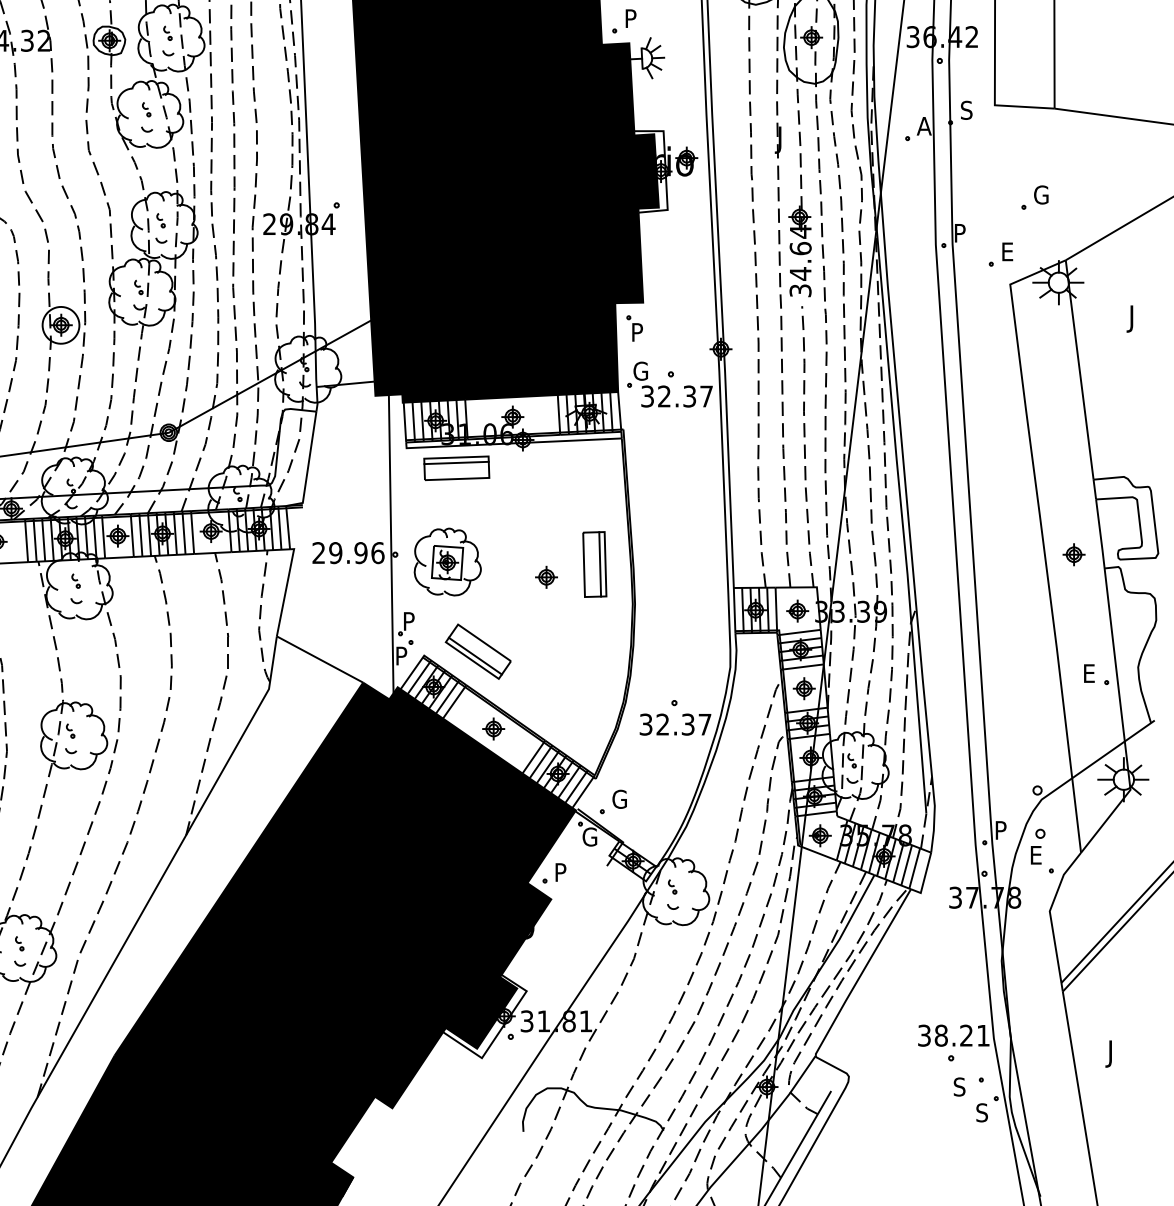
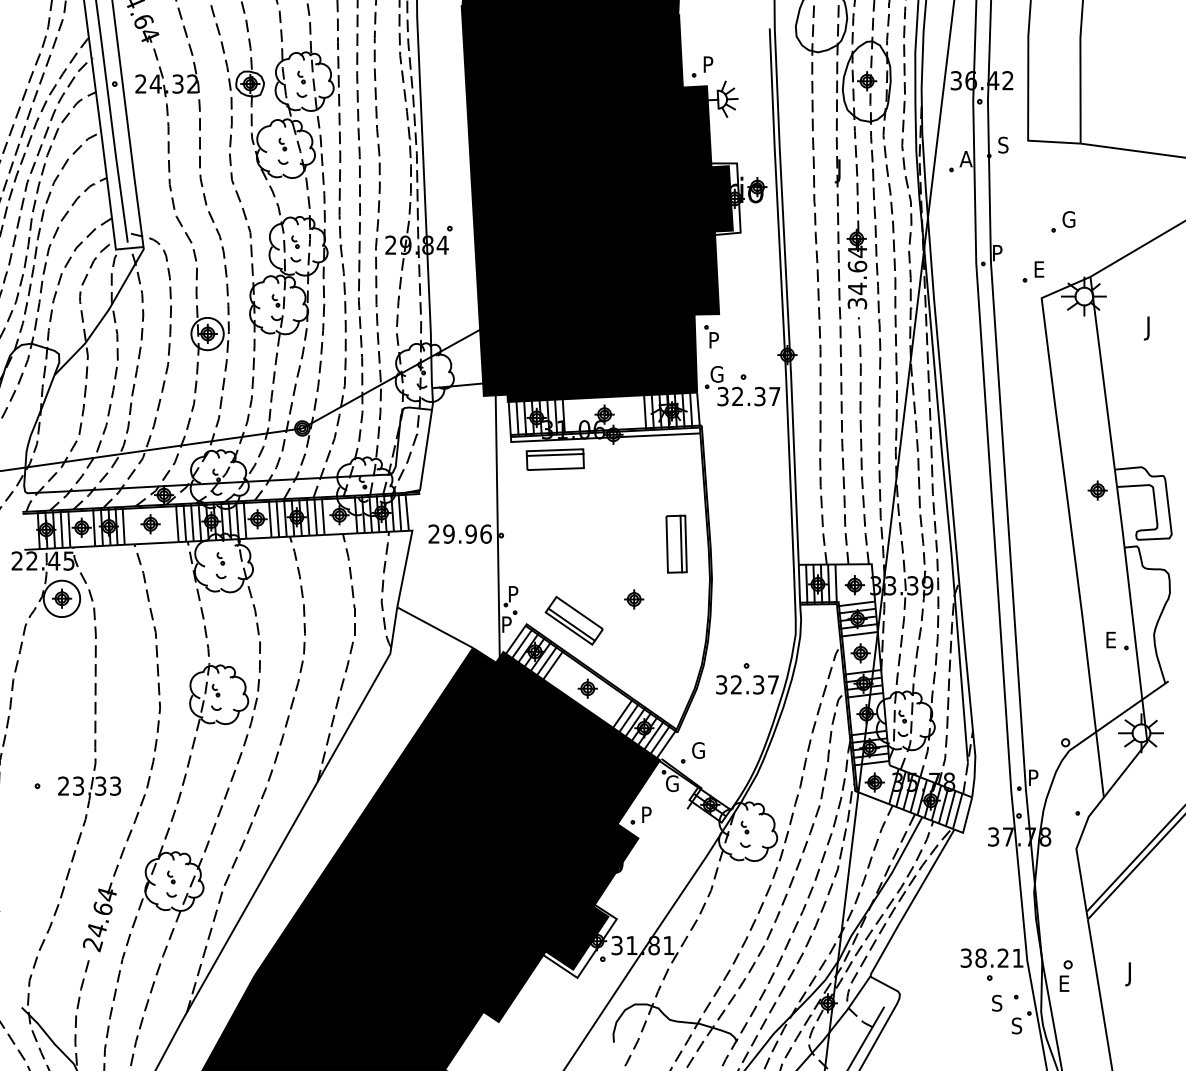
part: (1073, 554) -> (1097, 490), moved
part: (447, 561) -> (547, 541), removed
part: (546, 577) -> (634, 599), moved
part: (1037, 845) -> (1065, 975), moved

